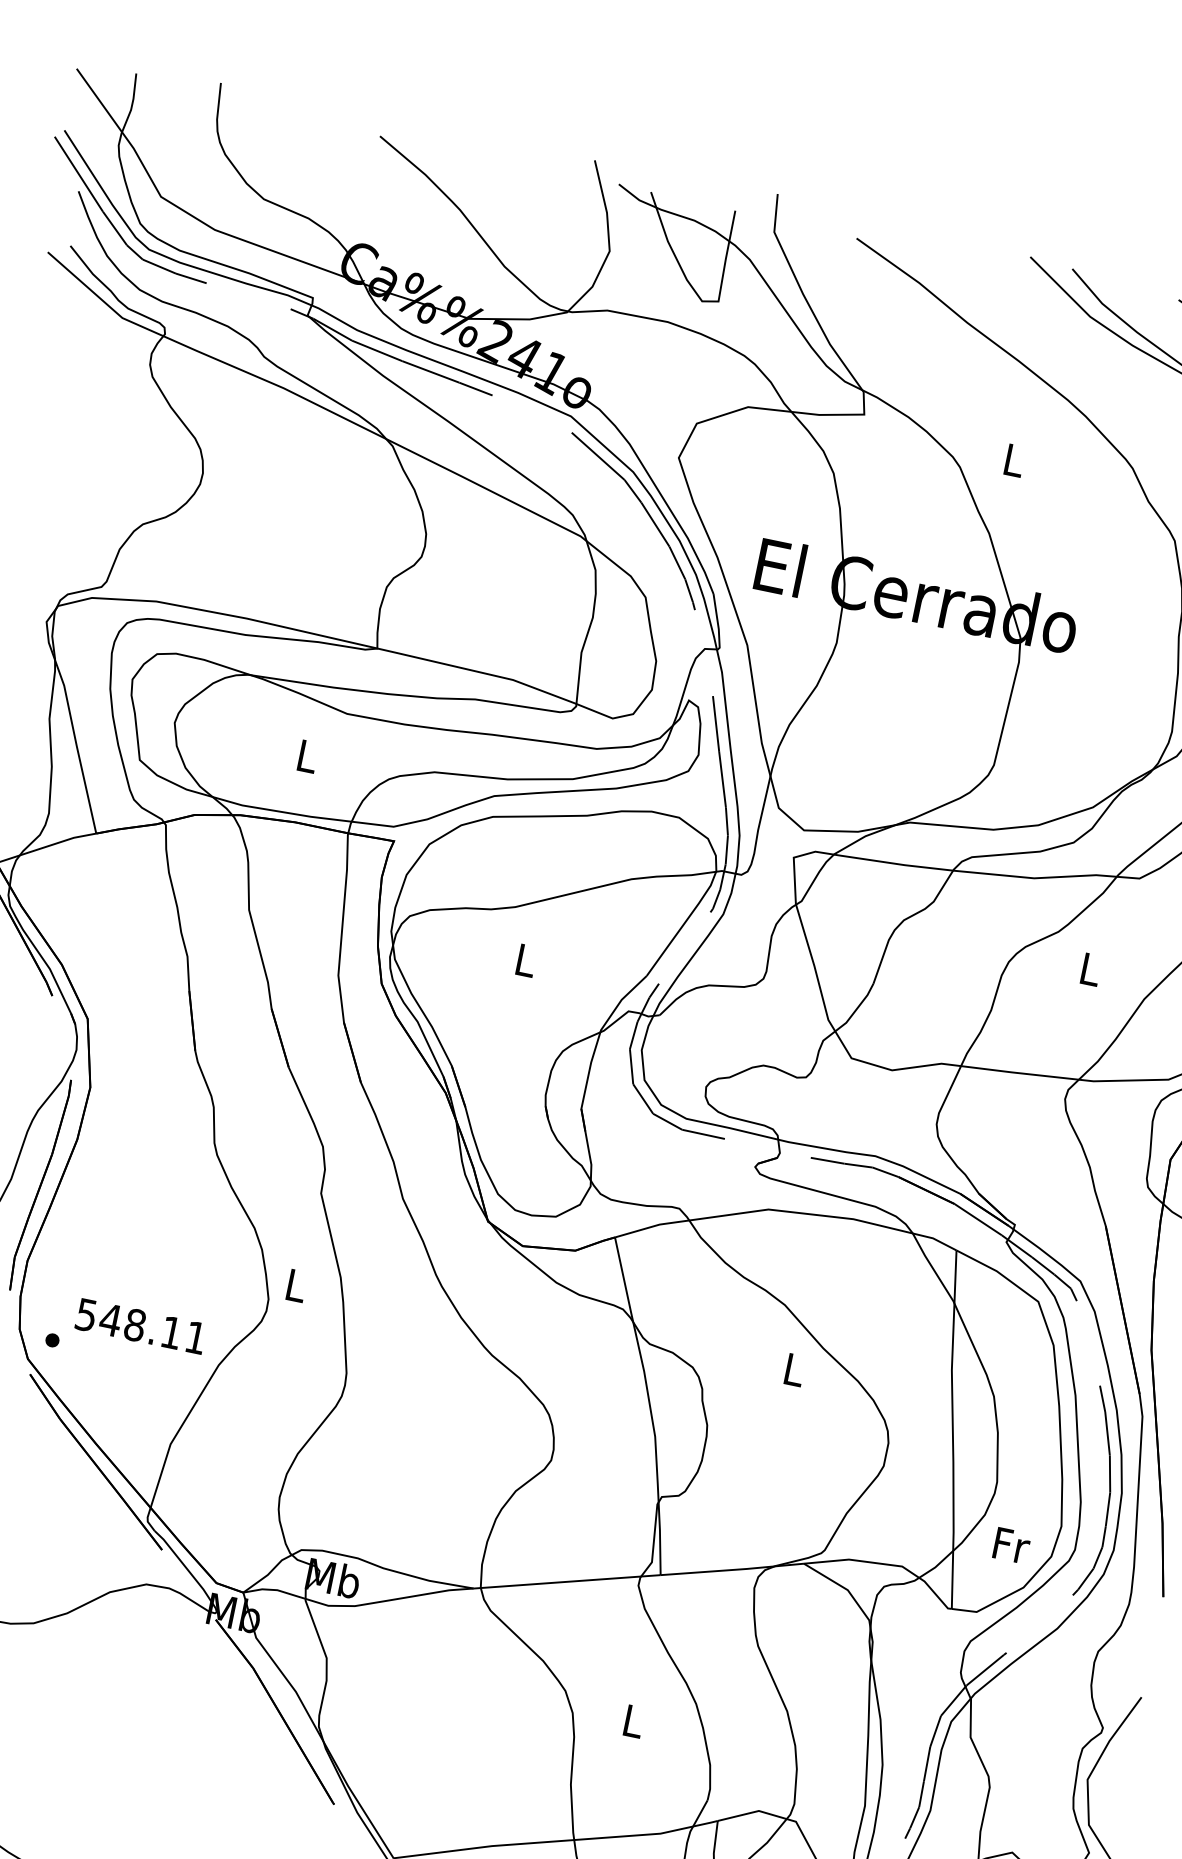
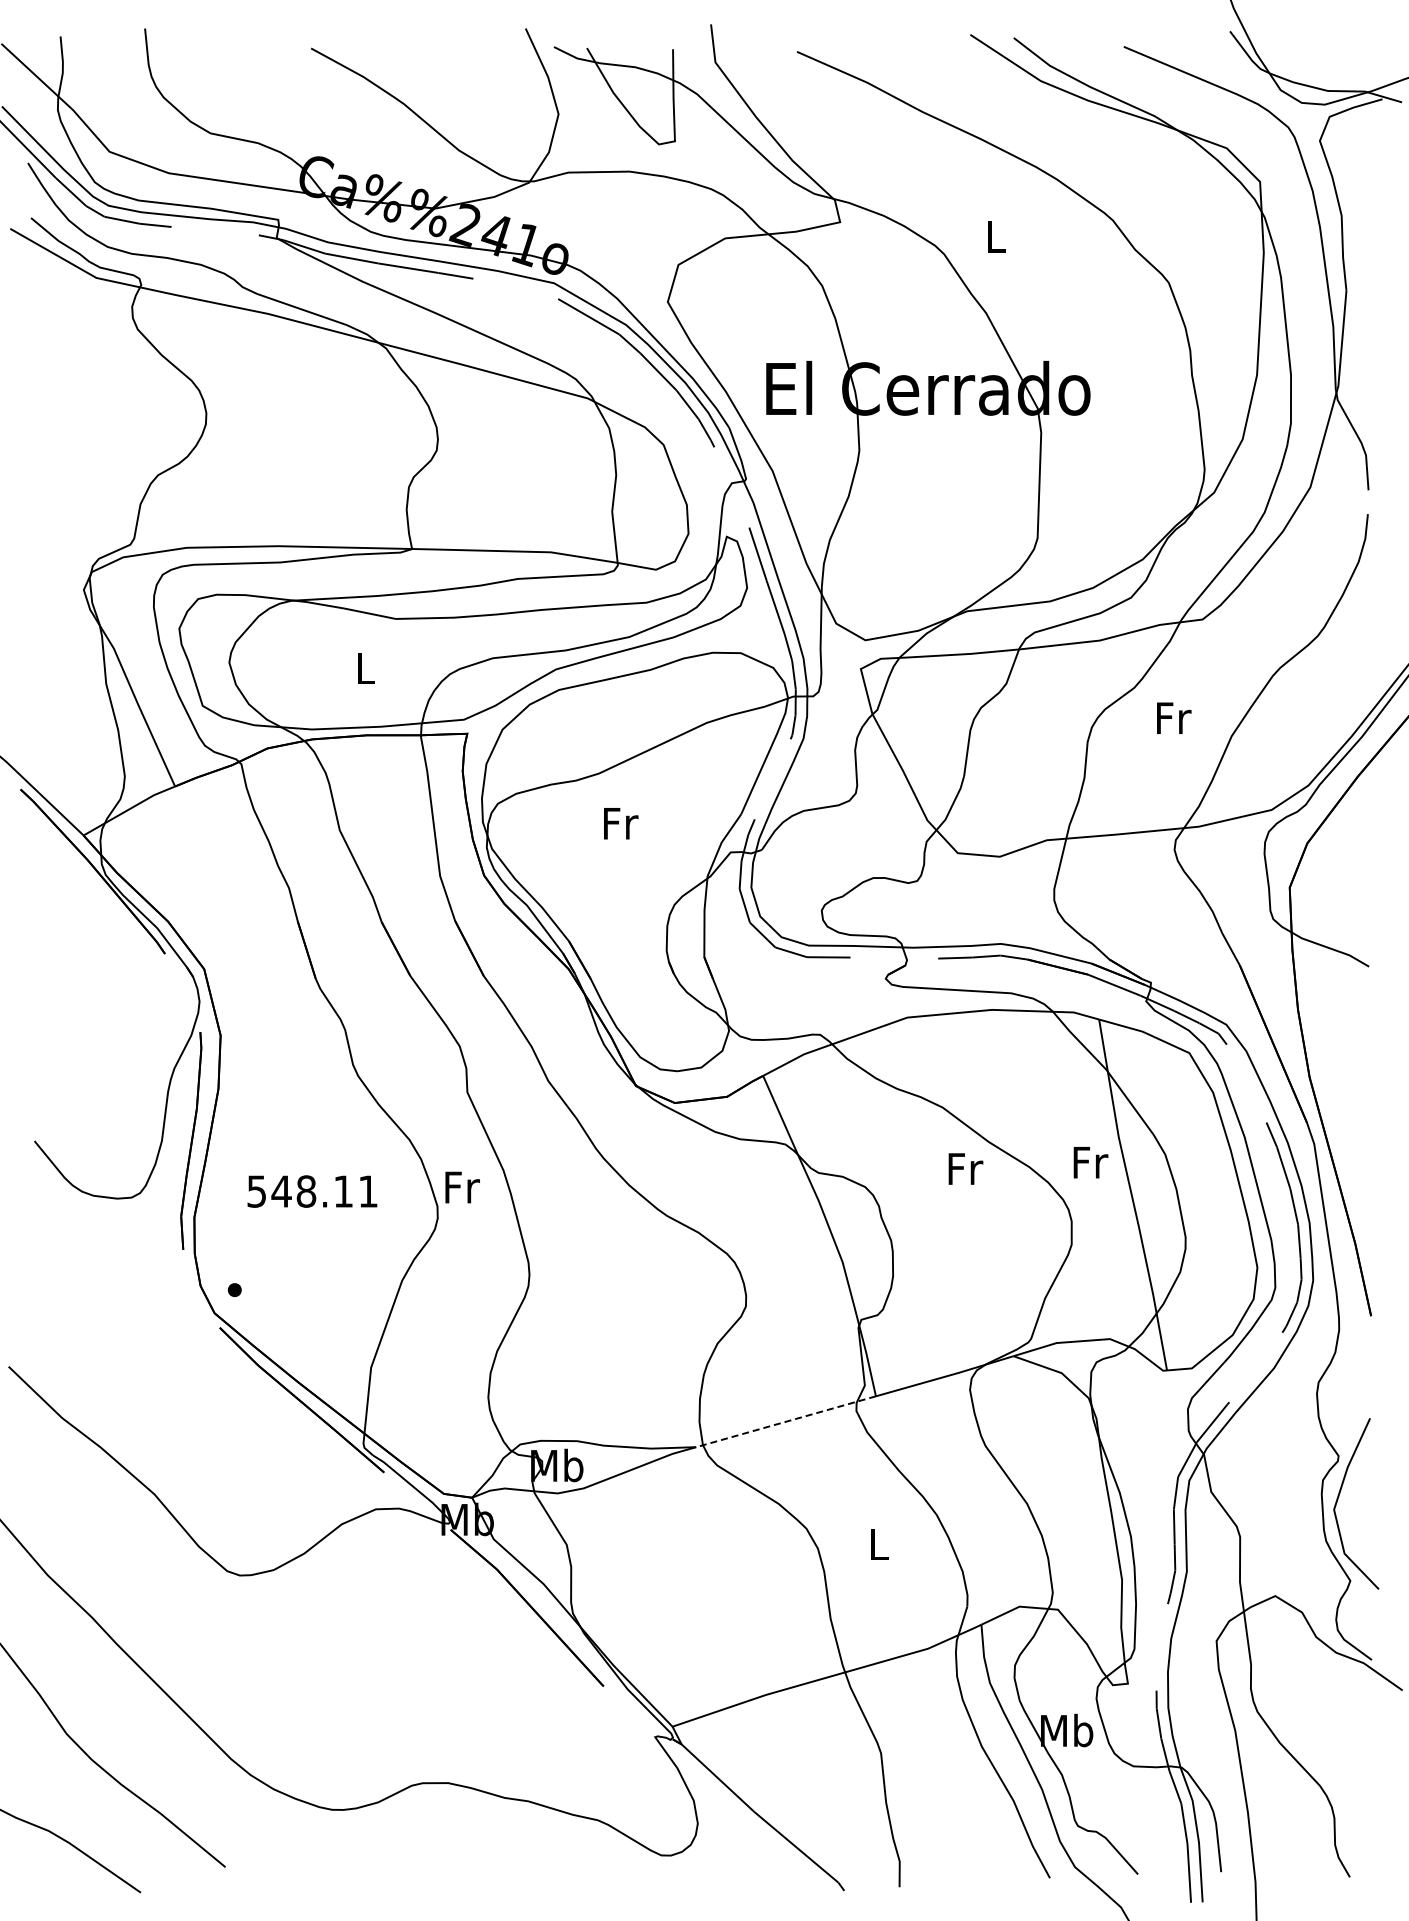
text: (527, 960) -> (621, 823), L -> Fr
text: (1091, 969) -> (1174, 717), L -> Fr
text: (296, 1285) -> (462, 1187), L -> Fr
text: (141, 1326) -> (312, 1191), moved
text: (794, 1369) -> (965, 1168), L -> Fr
text: (1011, 1545) -> (1090, 1162), moved
line: (566, 1581) -> (785, 1421), solid -> dashed

